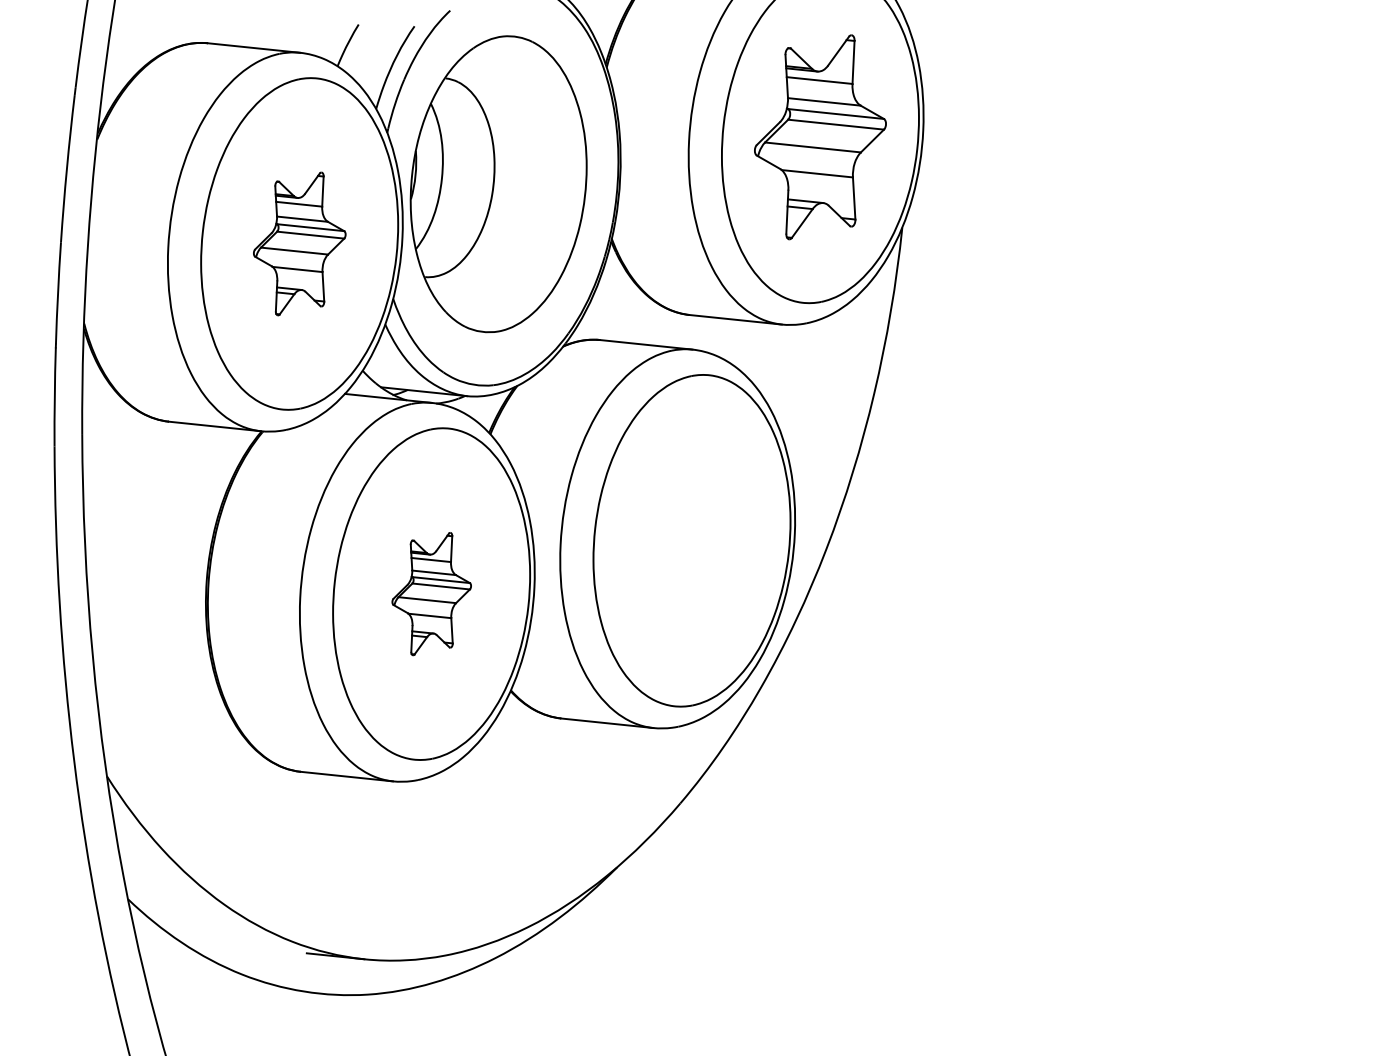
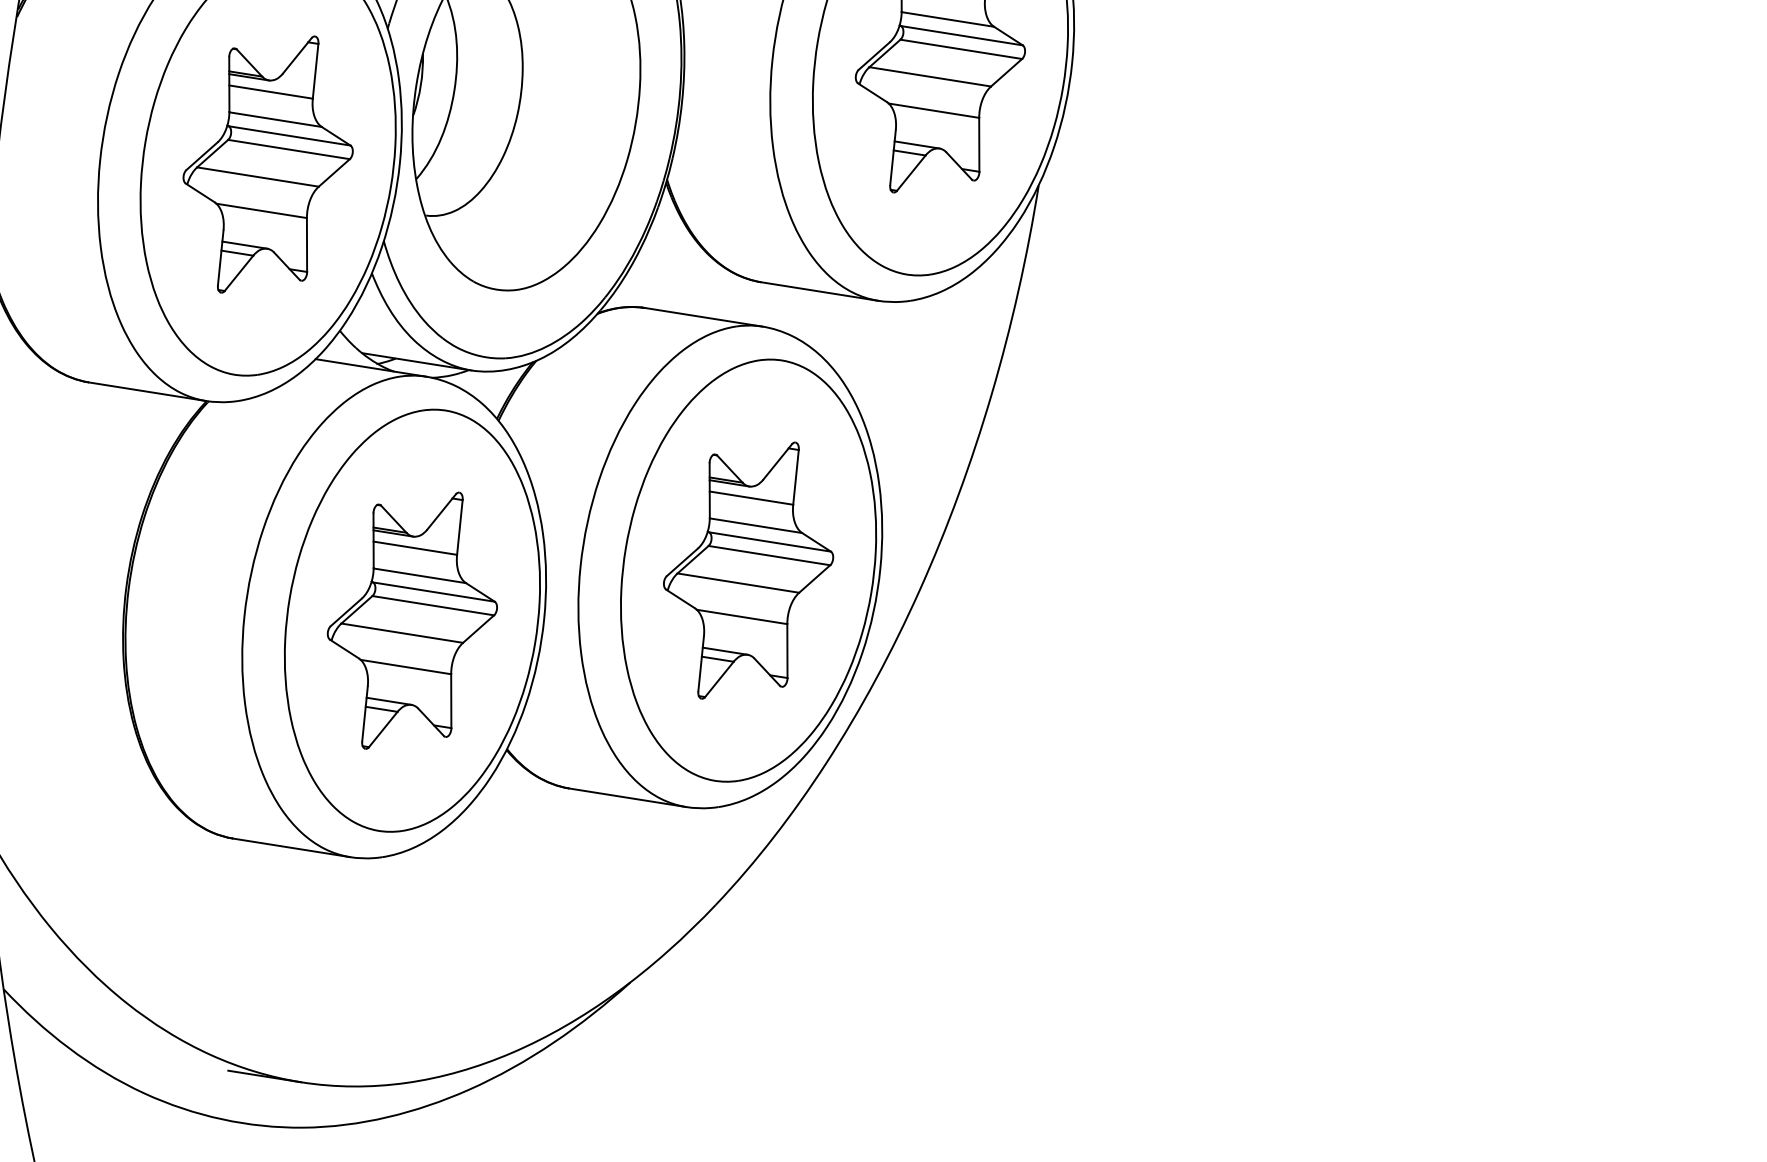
part: (299, 243) -> (268, 163), size x1.43
part: (691, 540) -> (747, 570), added
part: (431, 593) -> (412, 619), size x1.67

